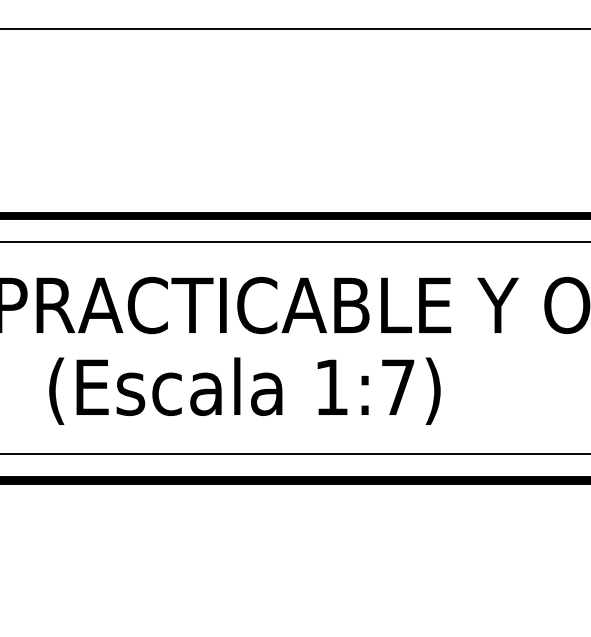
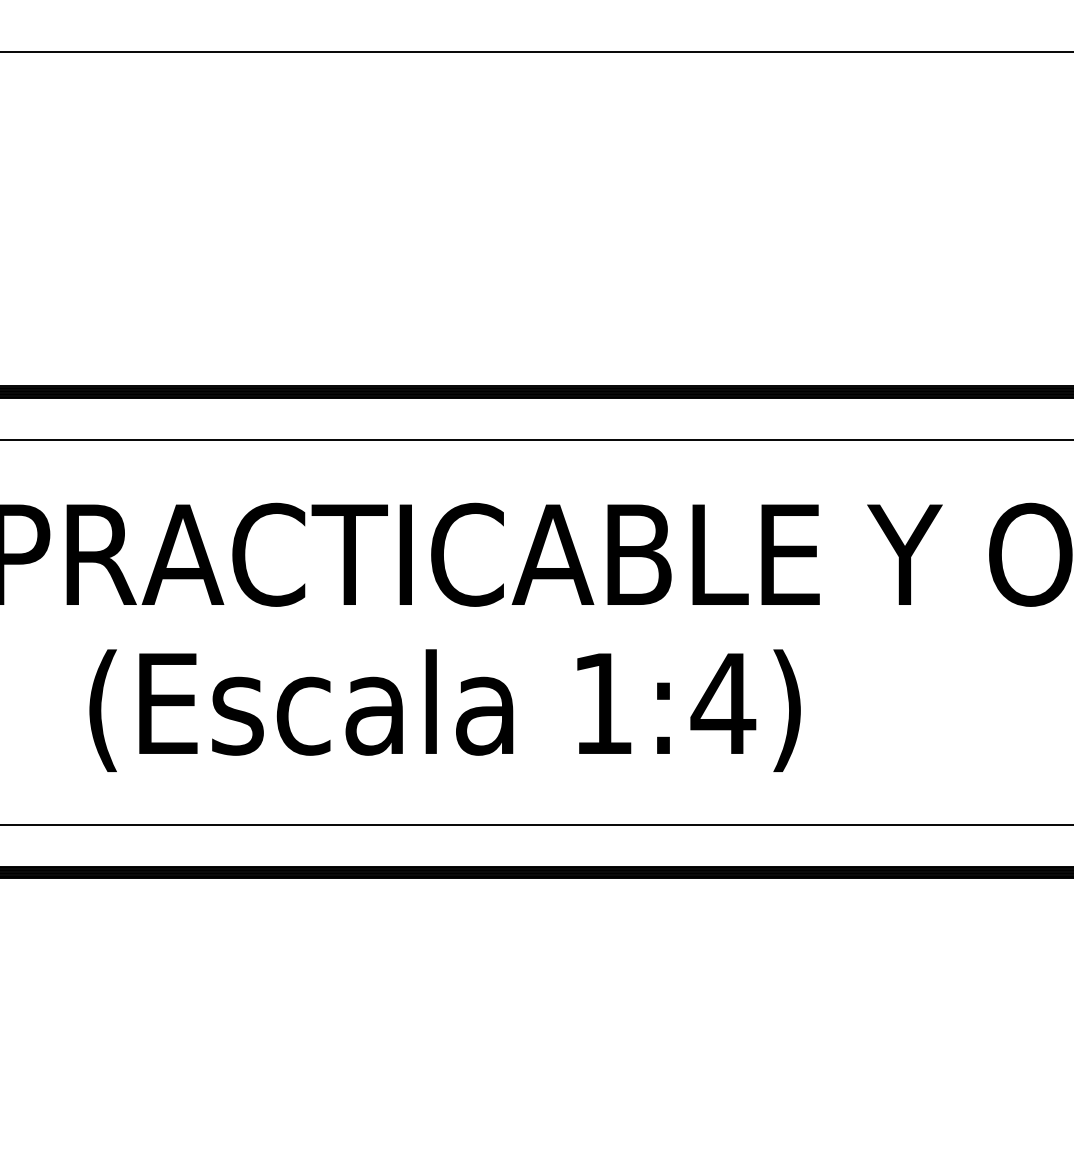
text: (398, 386) -> (724, 702), 1:7) -> 1:4)

